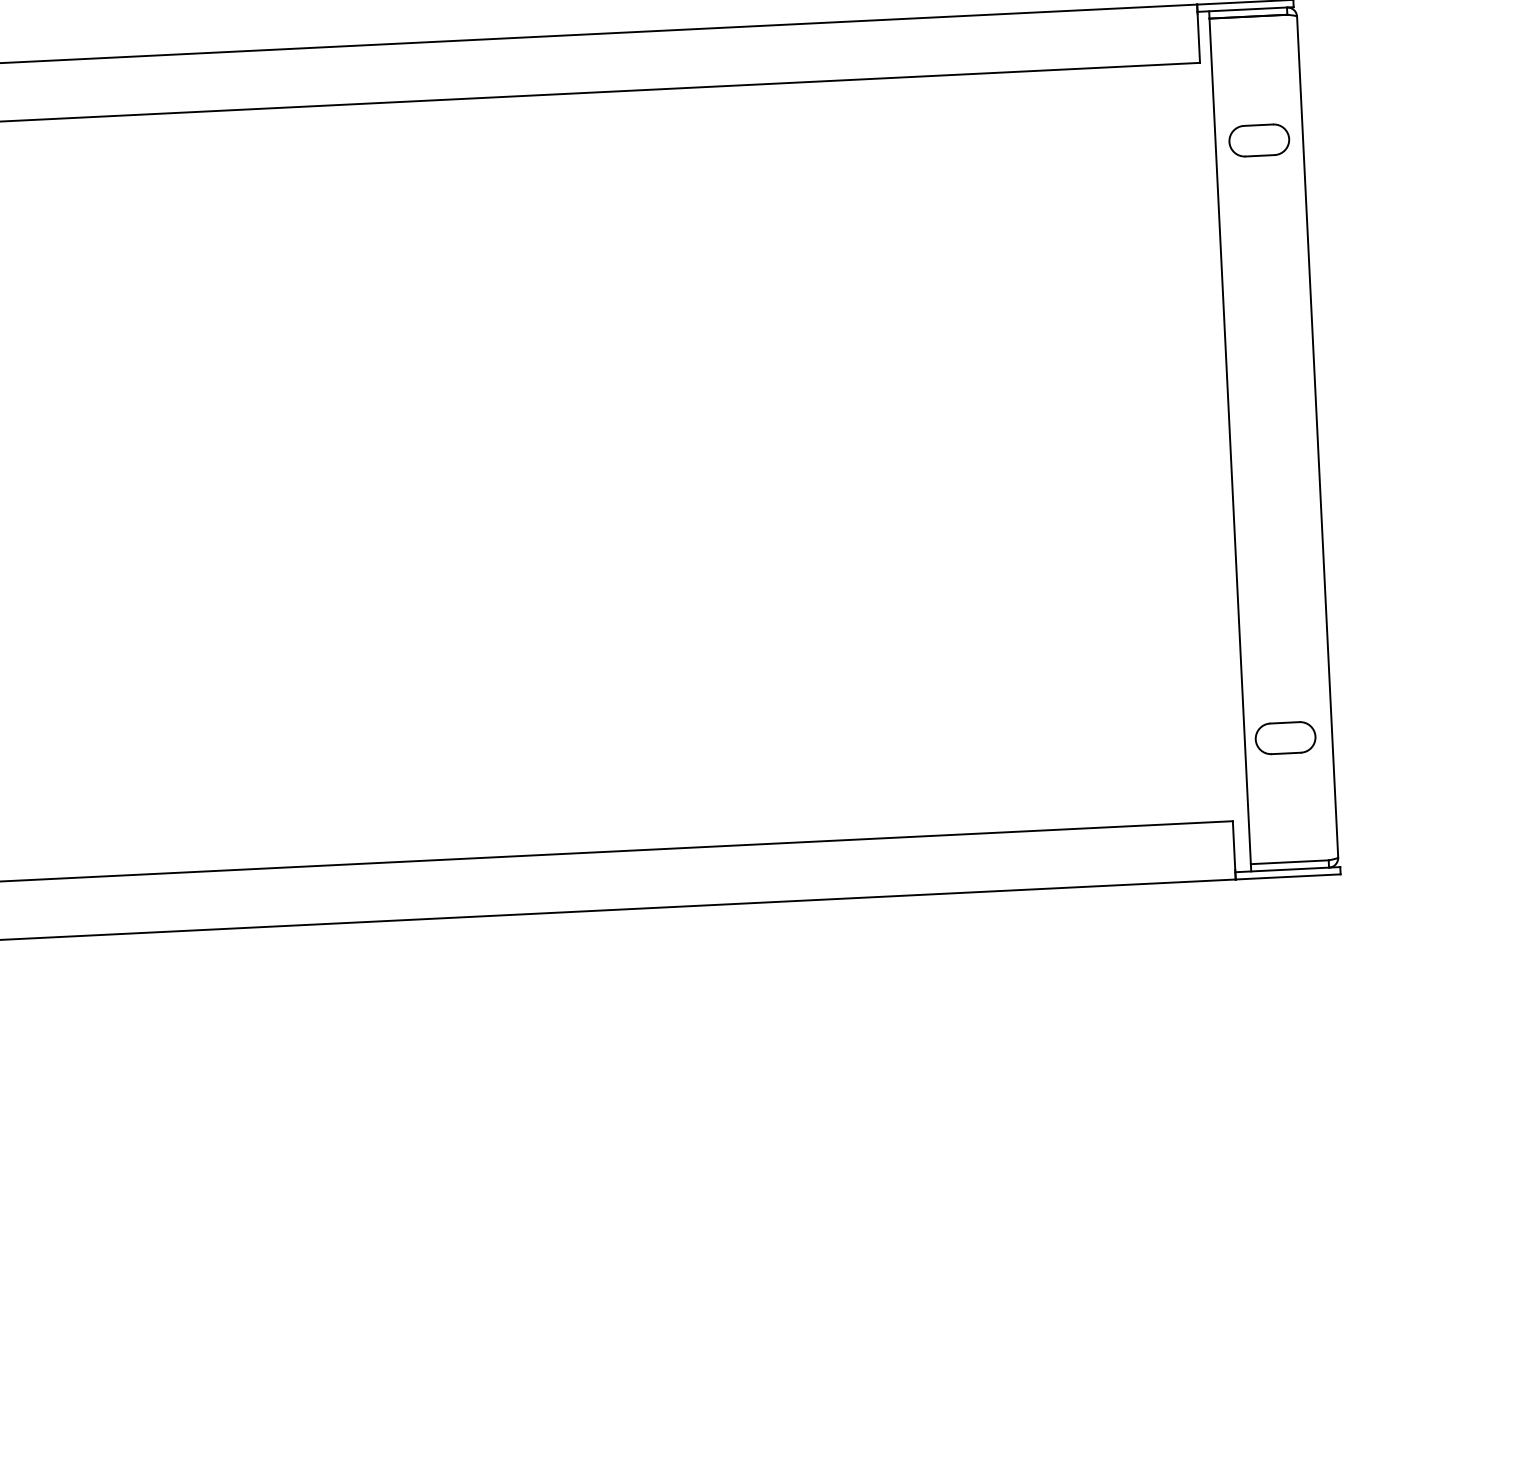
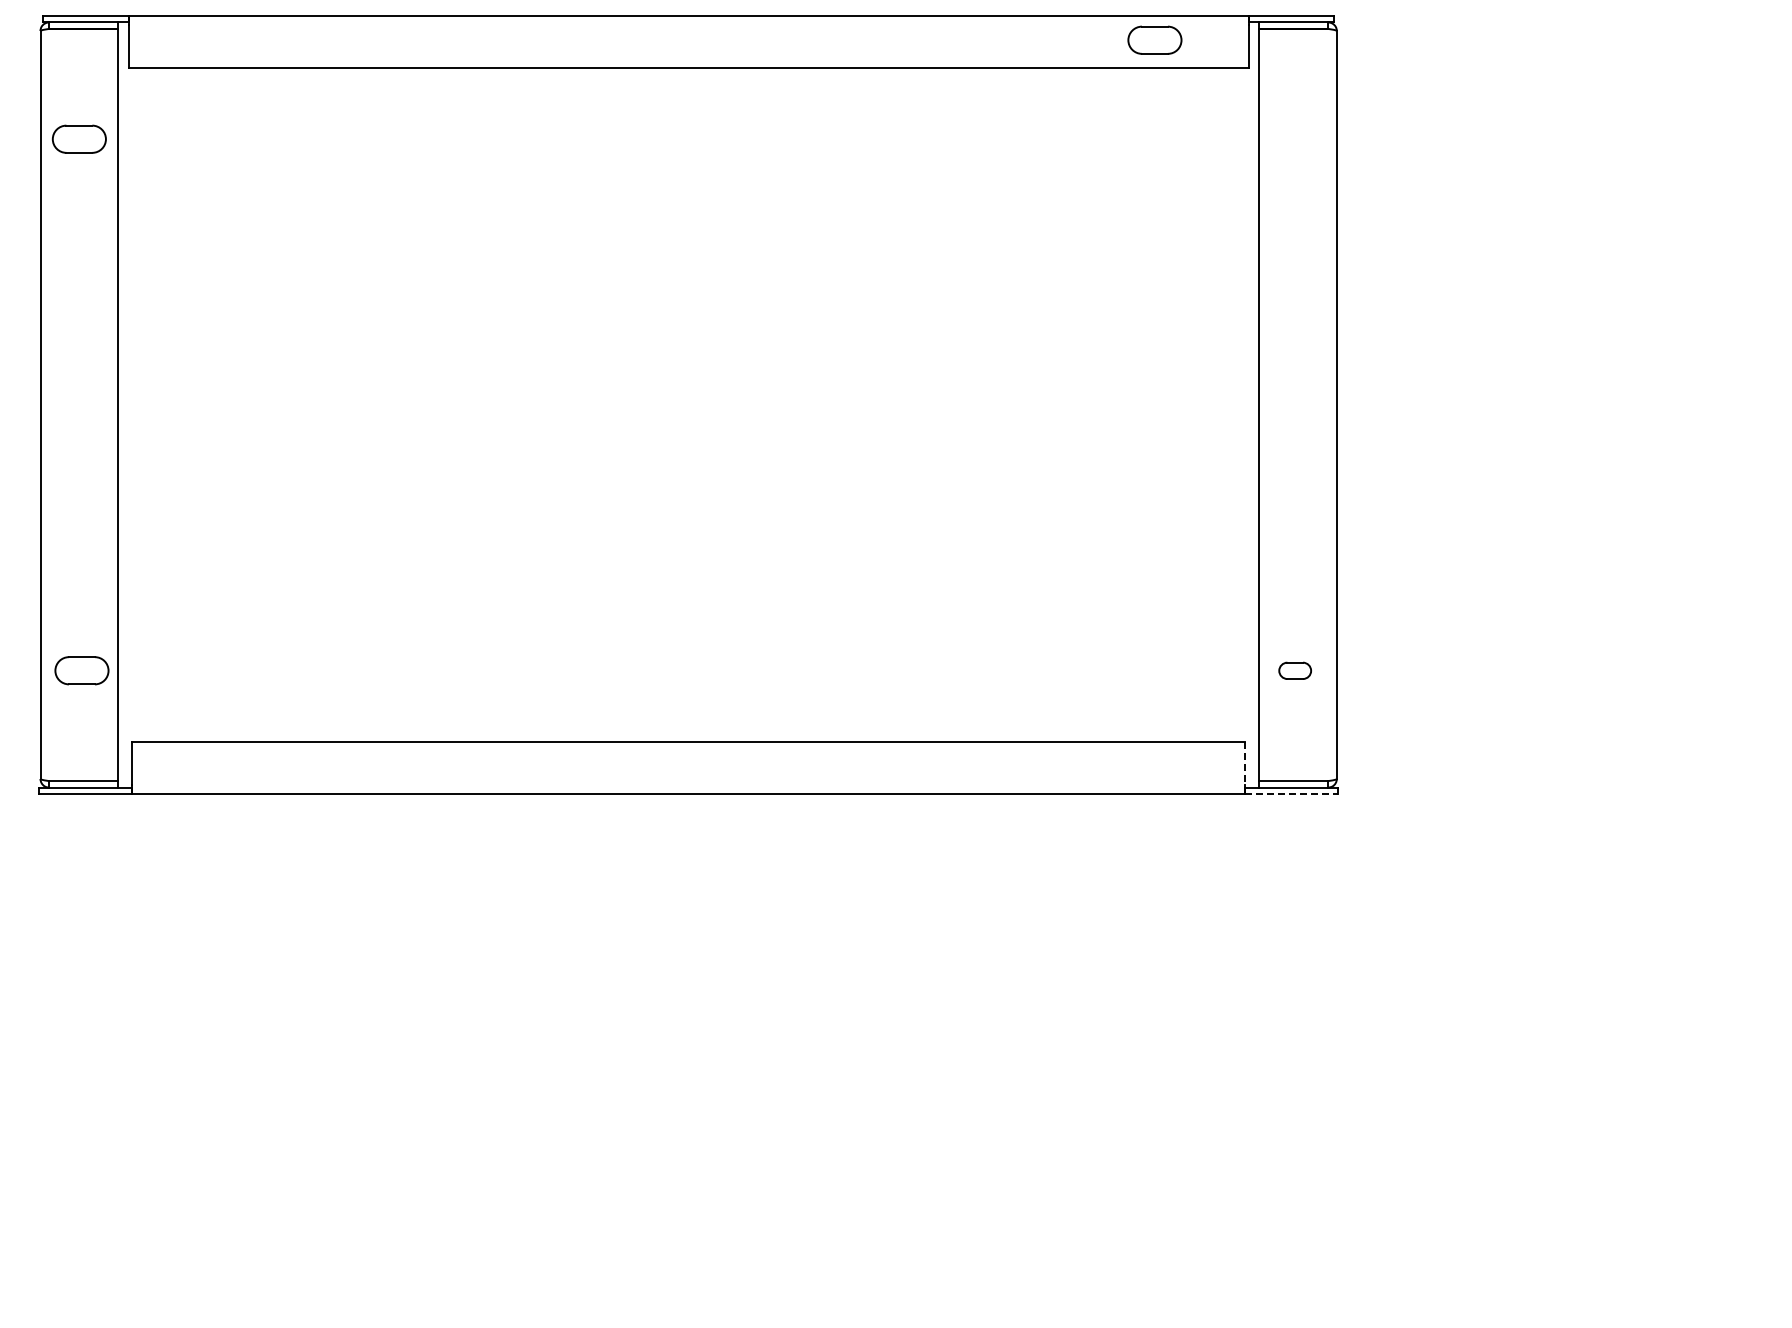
part: (1258, 139) -> (1154, 39), moved
part: (1284, 737) -> (1294, 670), size x0.6
line: (1233, 845) -> (1244, 763), solid -> dashed
line: (1288, 877) -> (1291, 794), solid -> dashed

